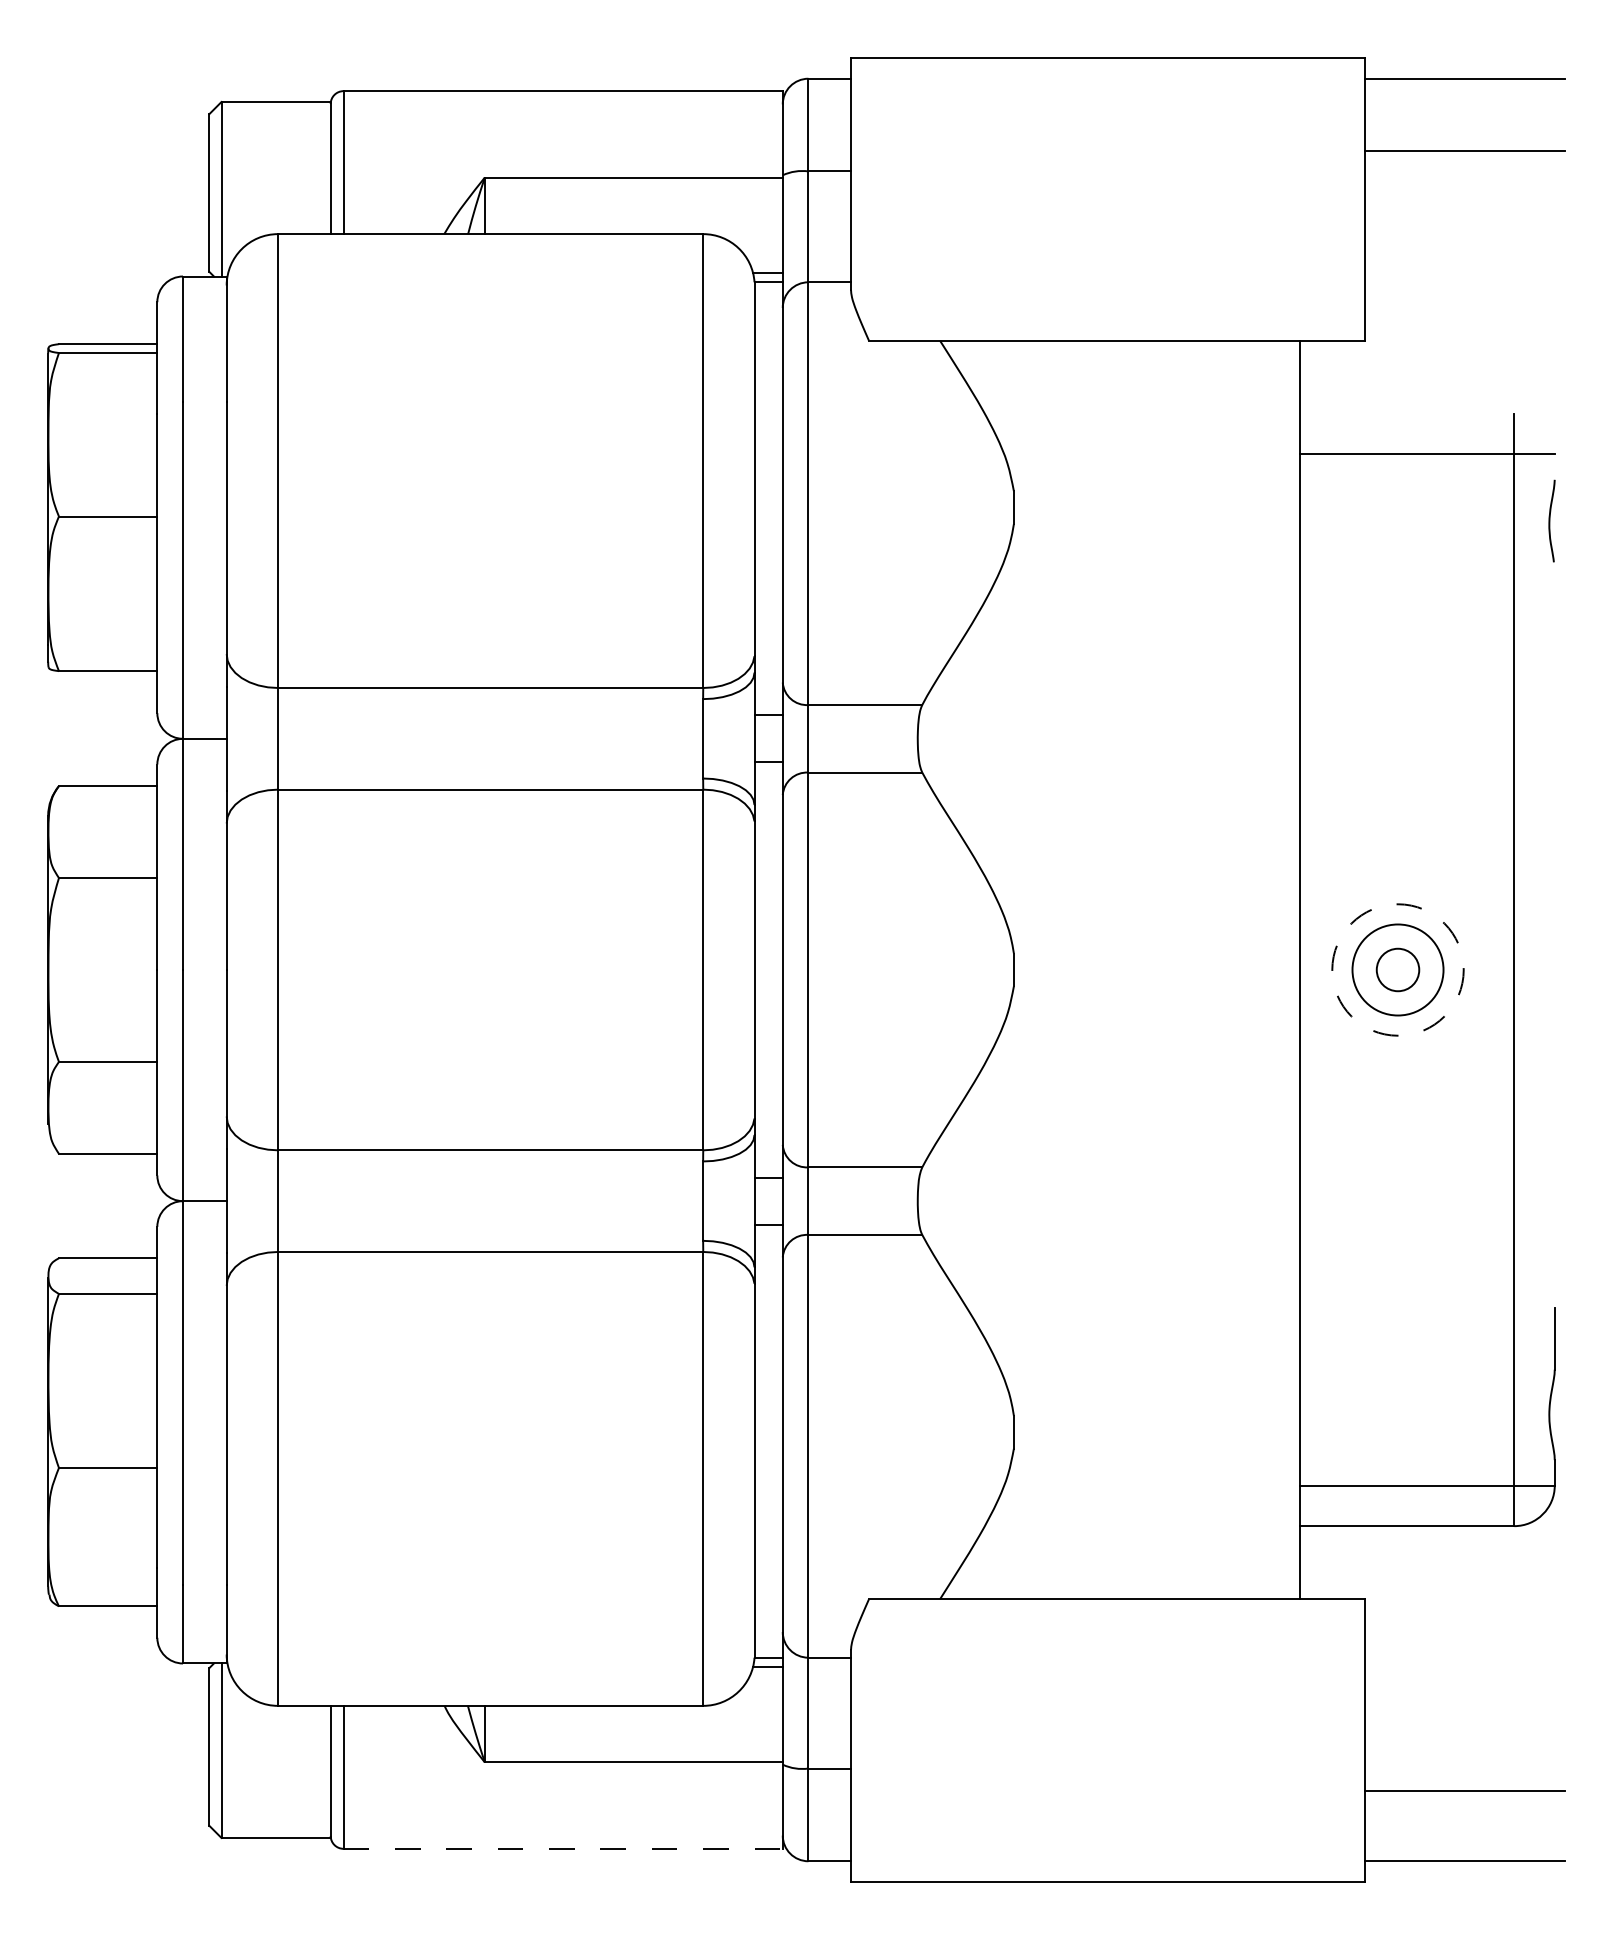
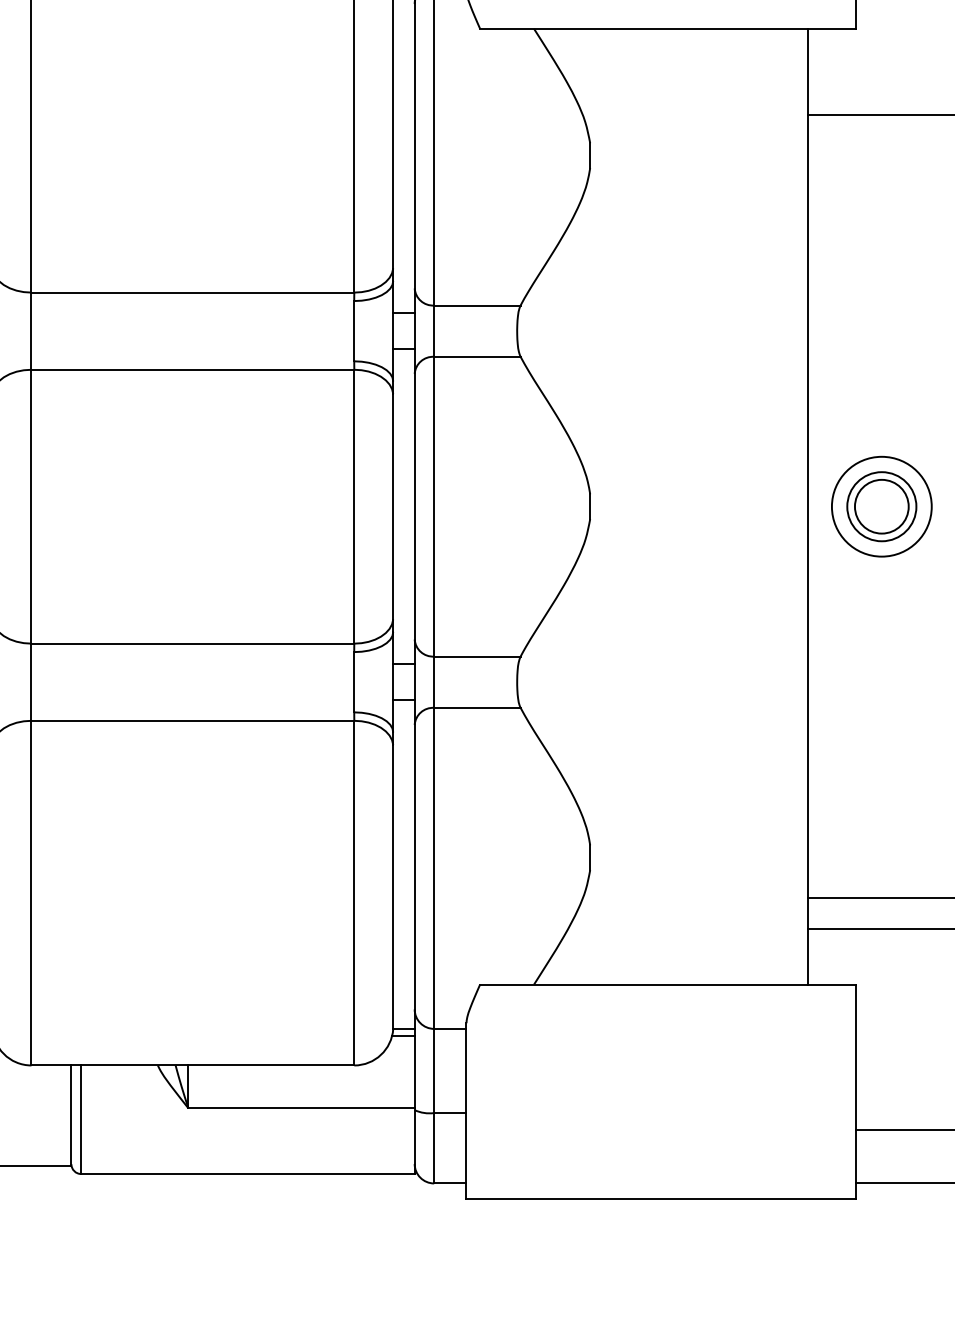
circle: (1397, 969) -> (881, 506), dashed -> solid
circle: (1397, 969) -> (881, 506), size x1.67
line: (563, 1848) -> (248, 1173), dashed -> solid

